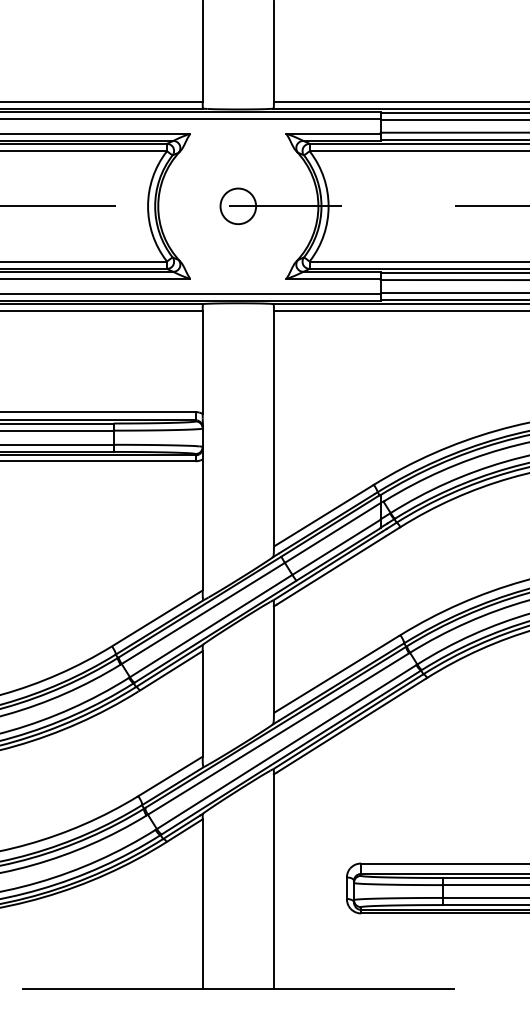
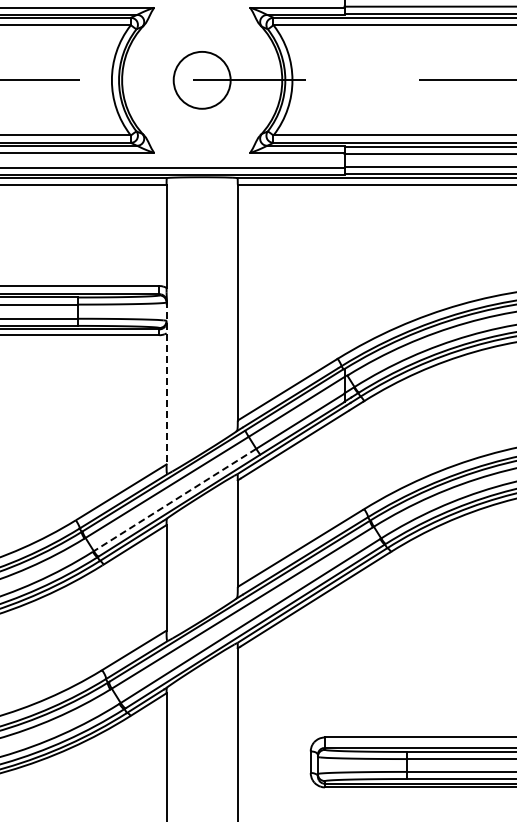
circle: (238, 206) -> (202, 80), size x1.6
line: (202, 508) -> (166, 382), solid -> dashed
line: (210, 626) -> (174, 500), solid -> dashed

